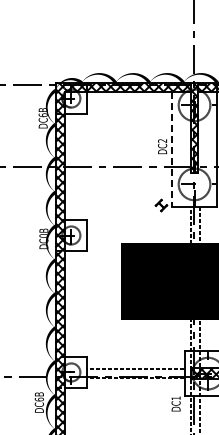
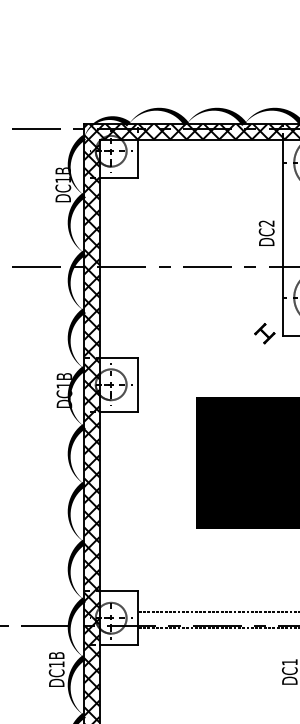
text: (42, 115) -> (62, 180), DC6B -> DC1B
line: (171, 149) -> (281, 238), dashed -> solid
text: (42, 235) -> (62, 384), DC0B -> DC1B
text: (38, 399) -> (55, 664), DC6B -> DC1B

